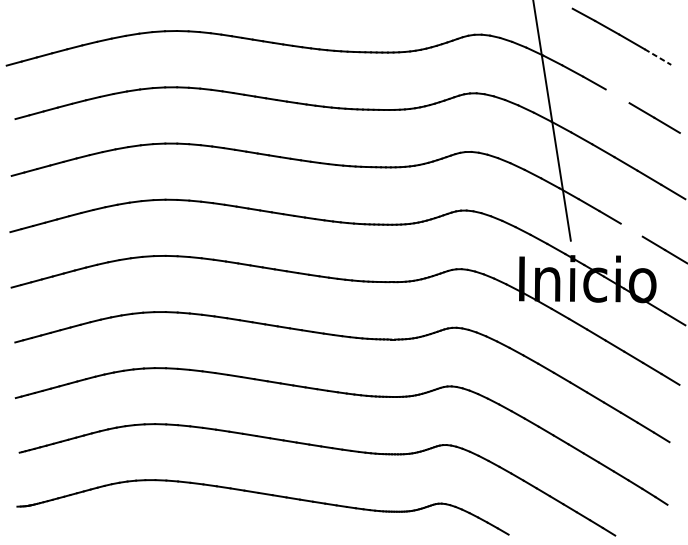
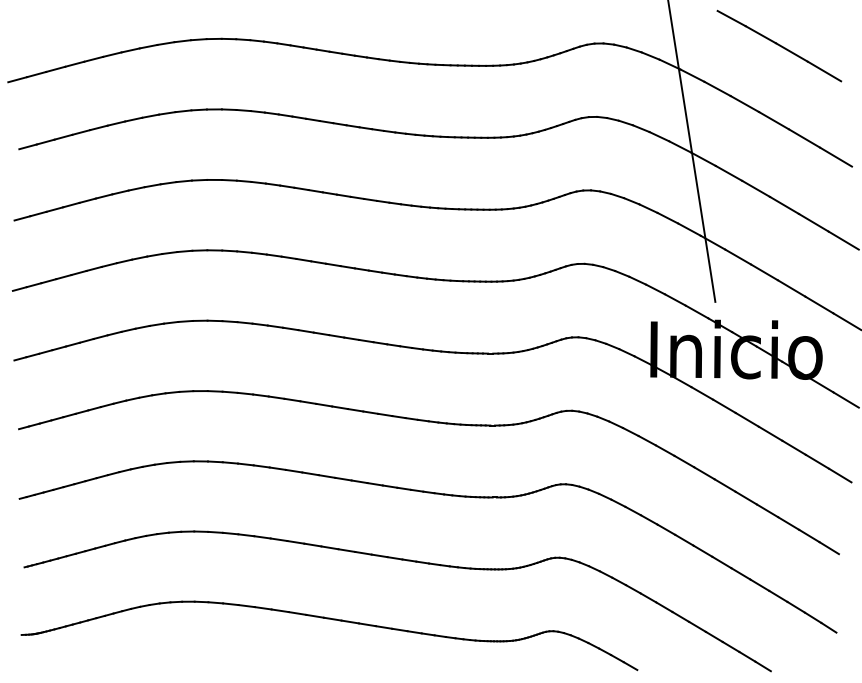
line: (657, 57) -> (824, 71), dashed -> solid
line: (617, 96) -> (773, 120), added
line: (631, 230) -> (791, 288), added

